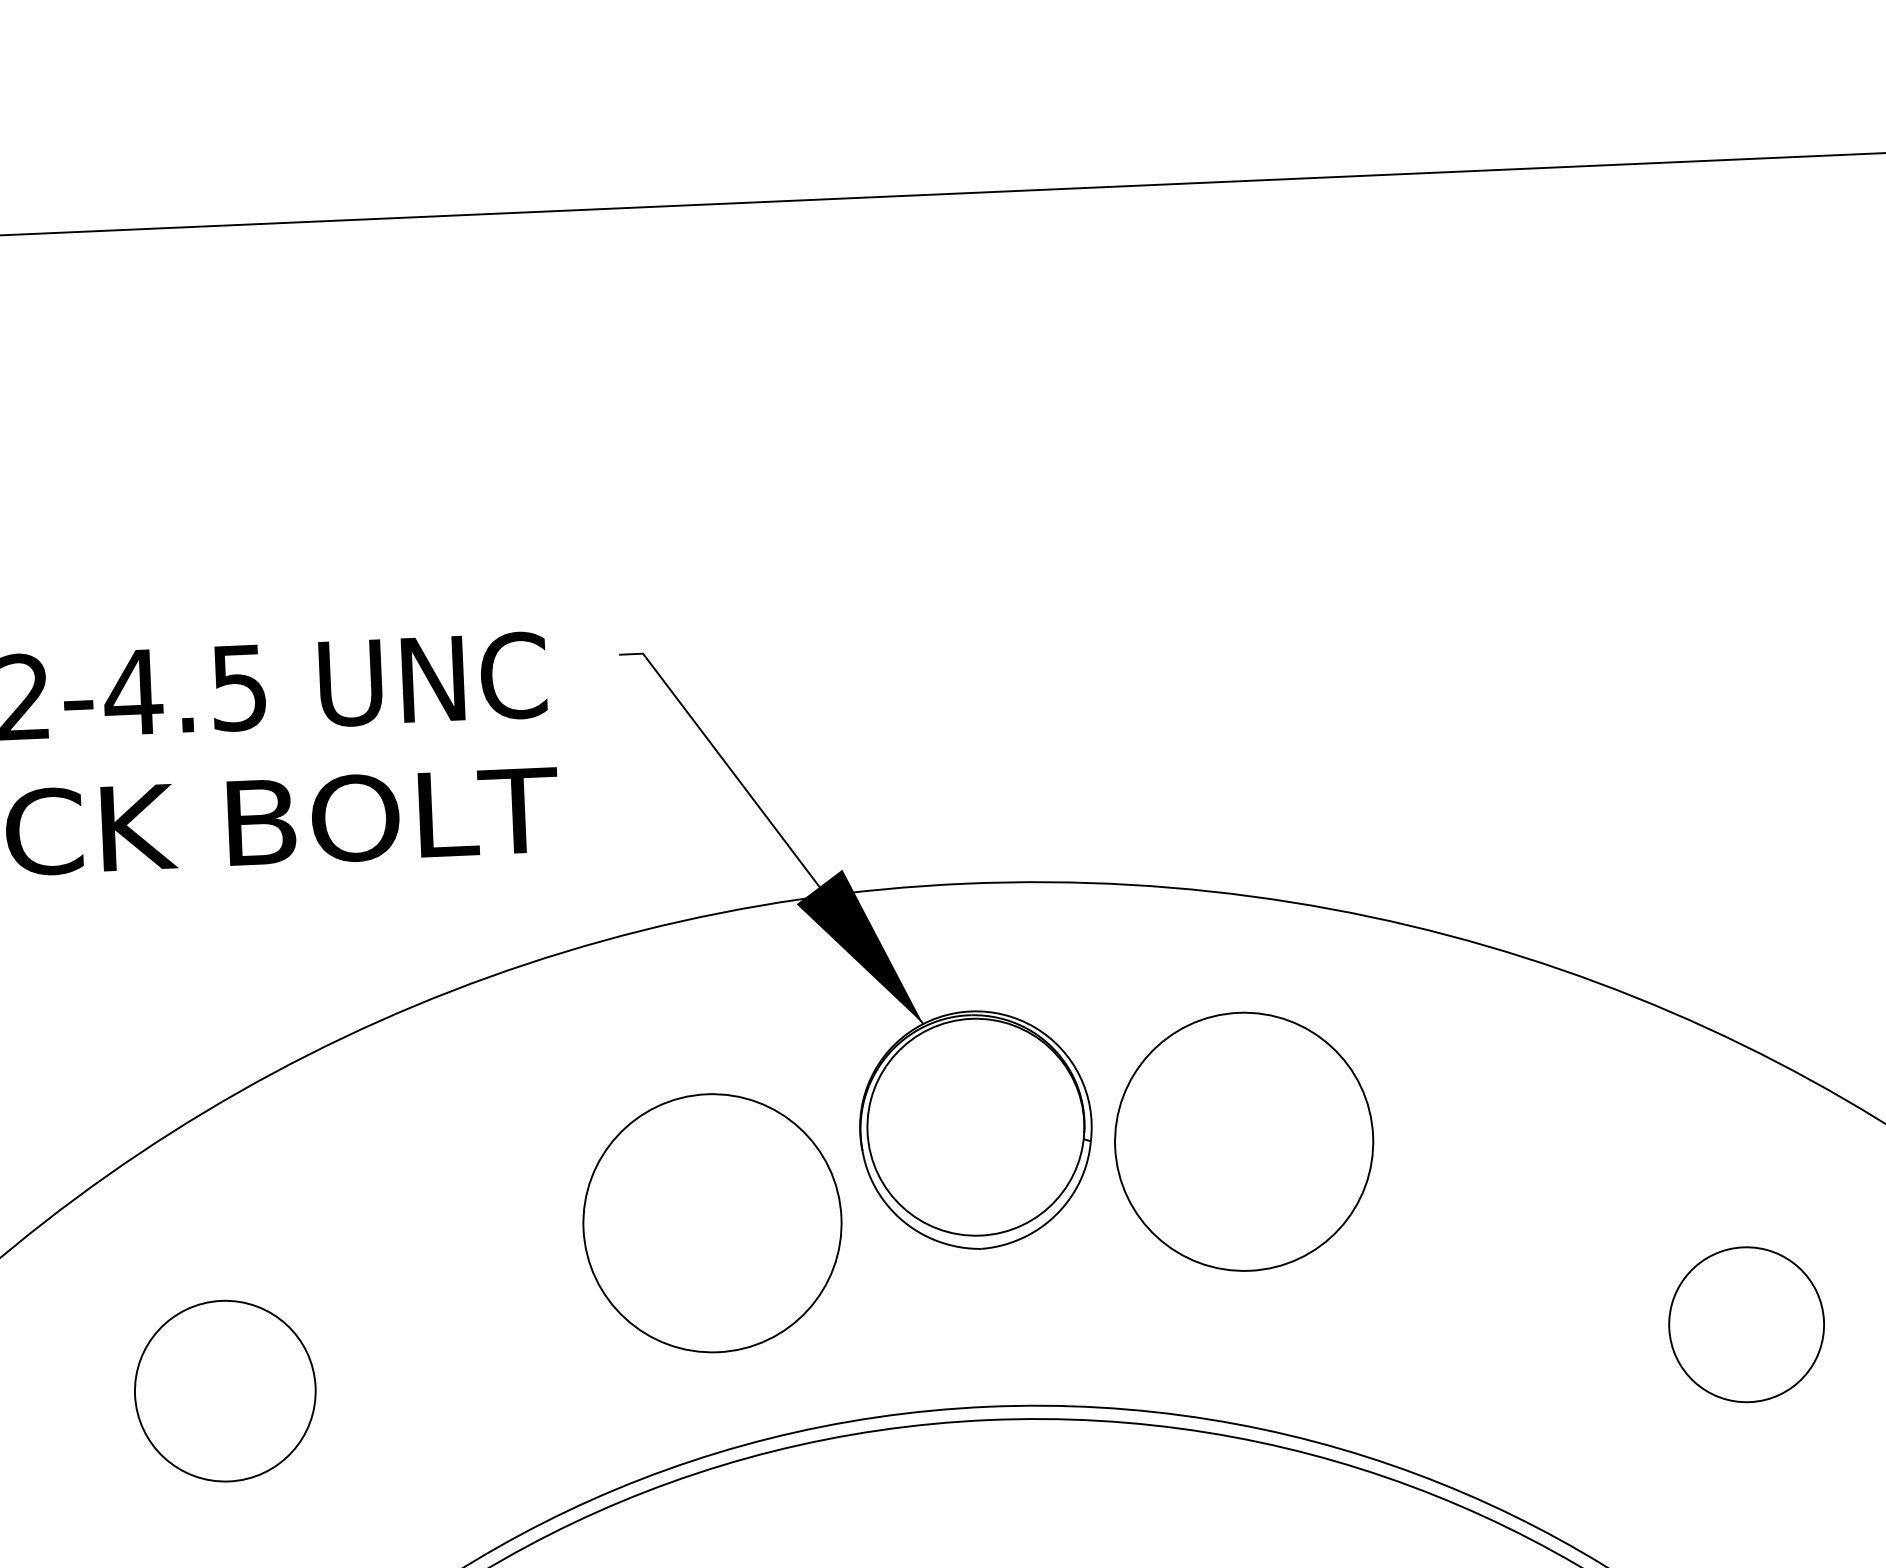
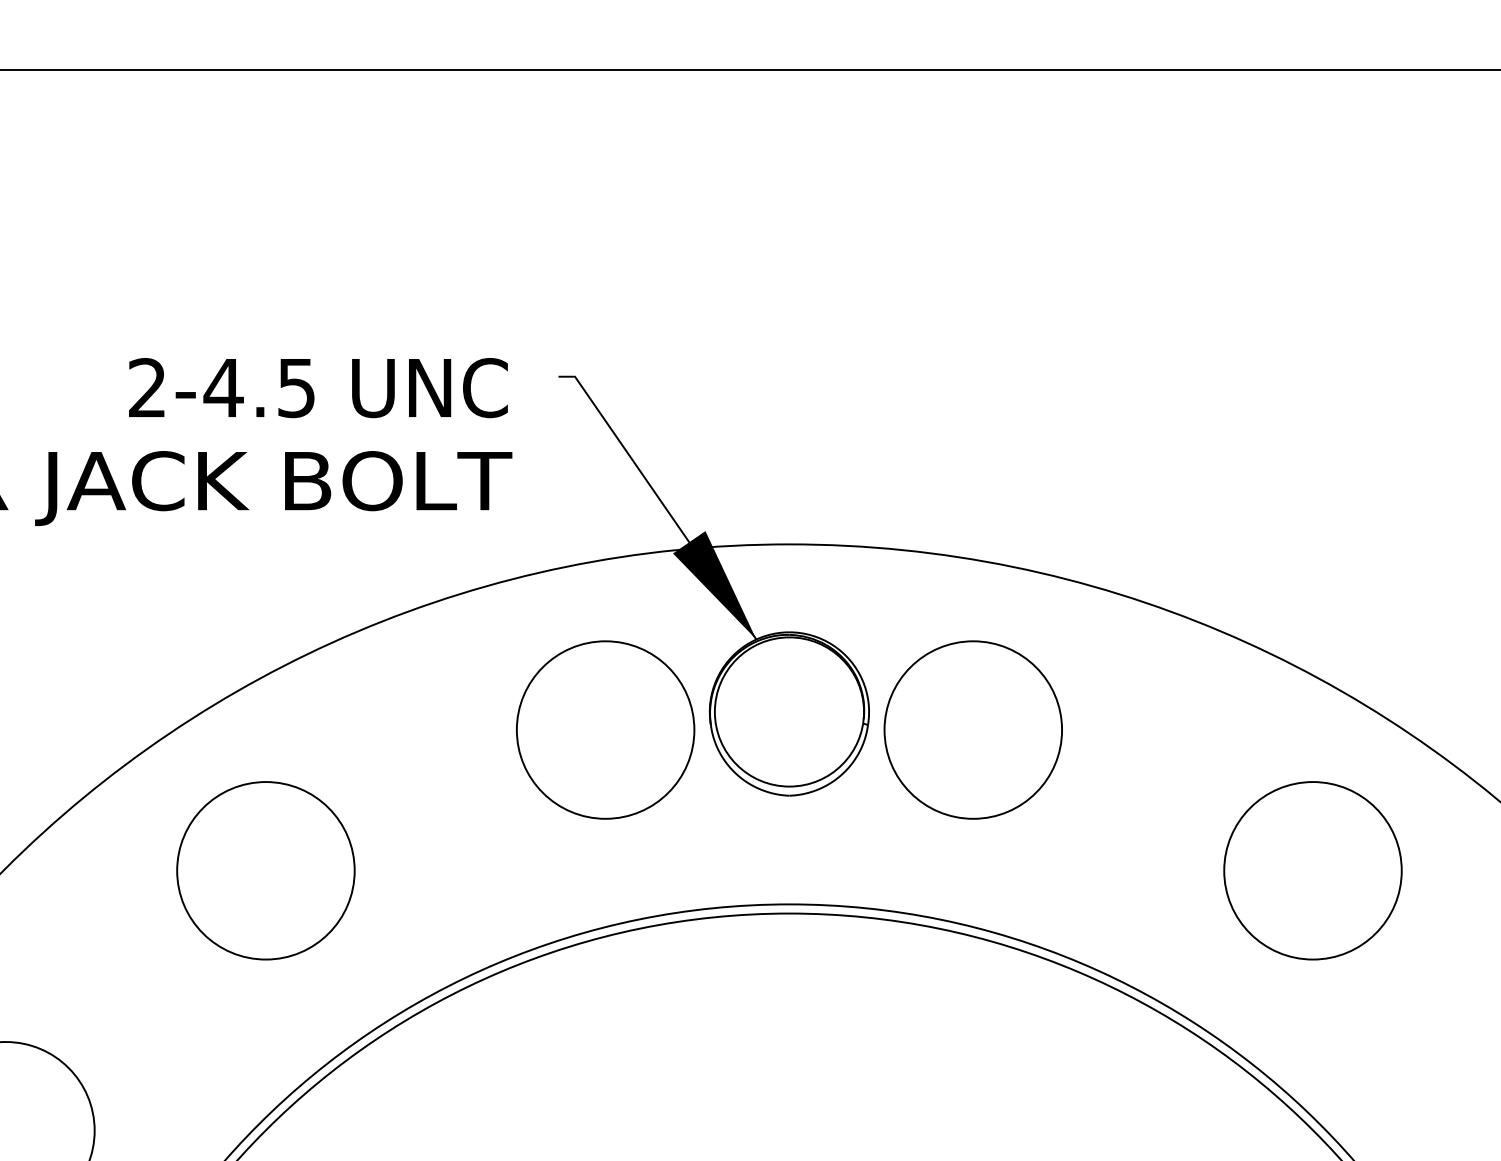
circle: (712, 1222) -> (605, 729), moved
circle: (1745, 1324) -> (1312, 870), size x1.67
circle: (224, 1390) -> (265, 870), size x1.43

